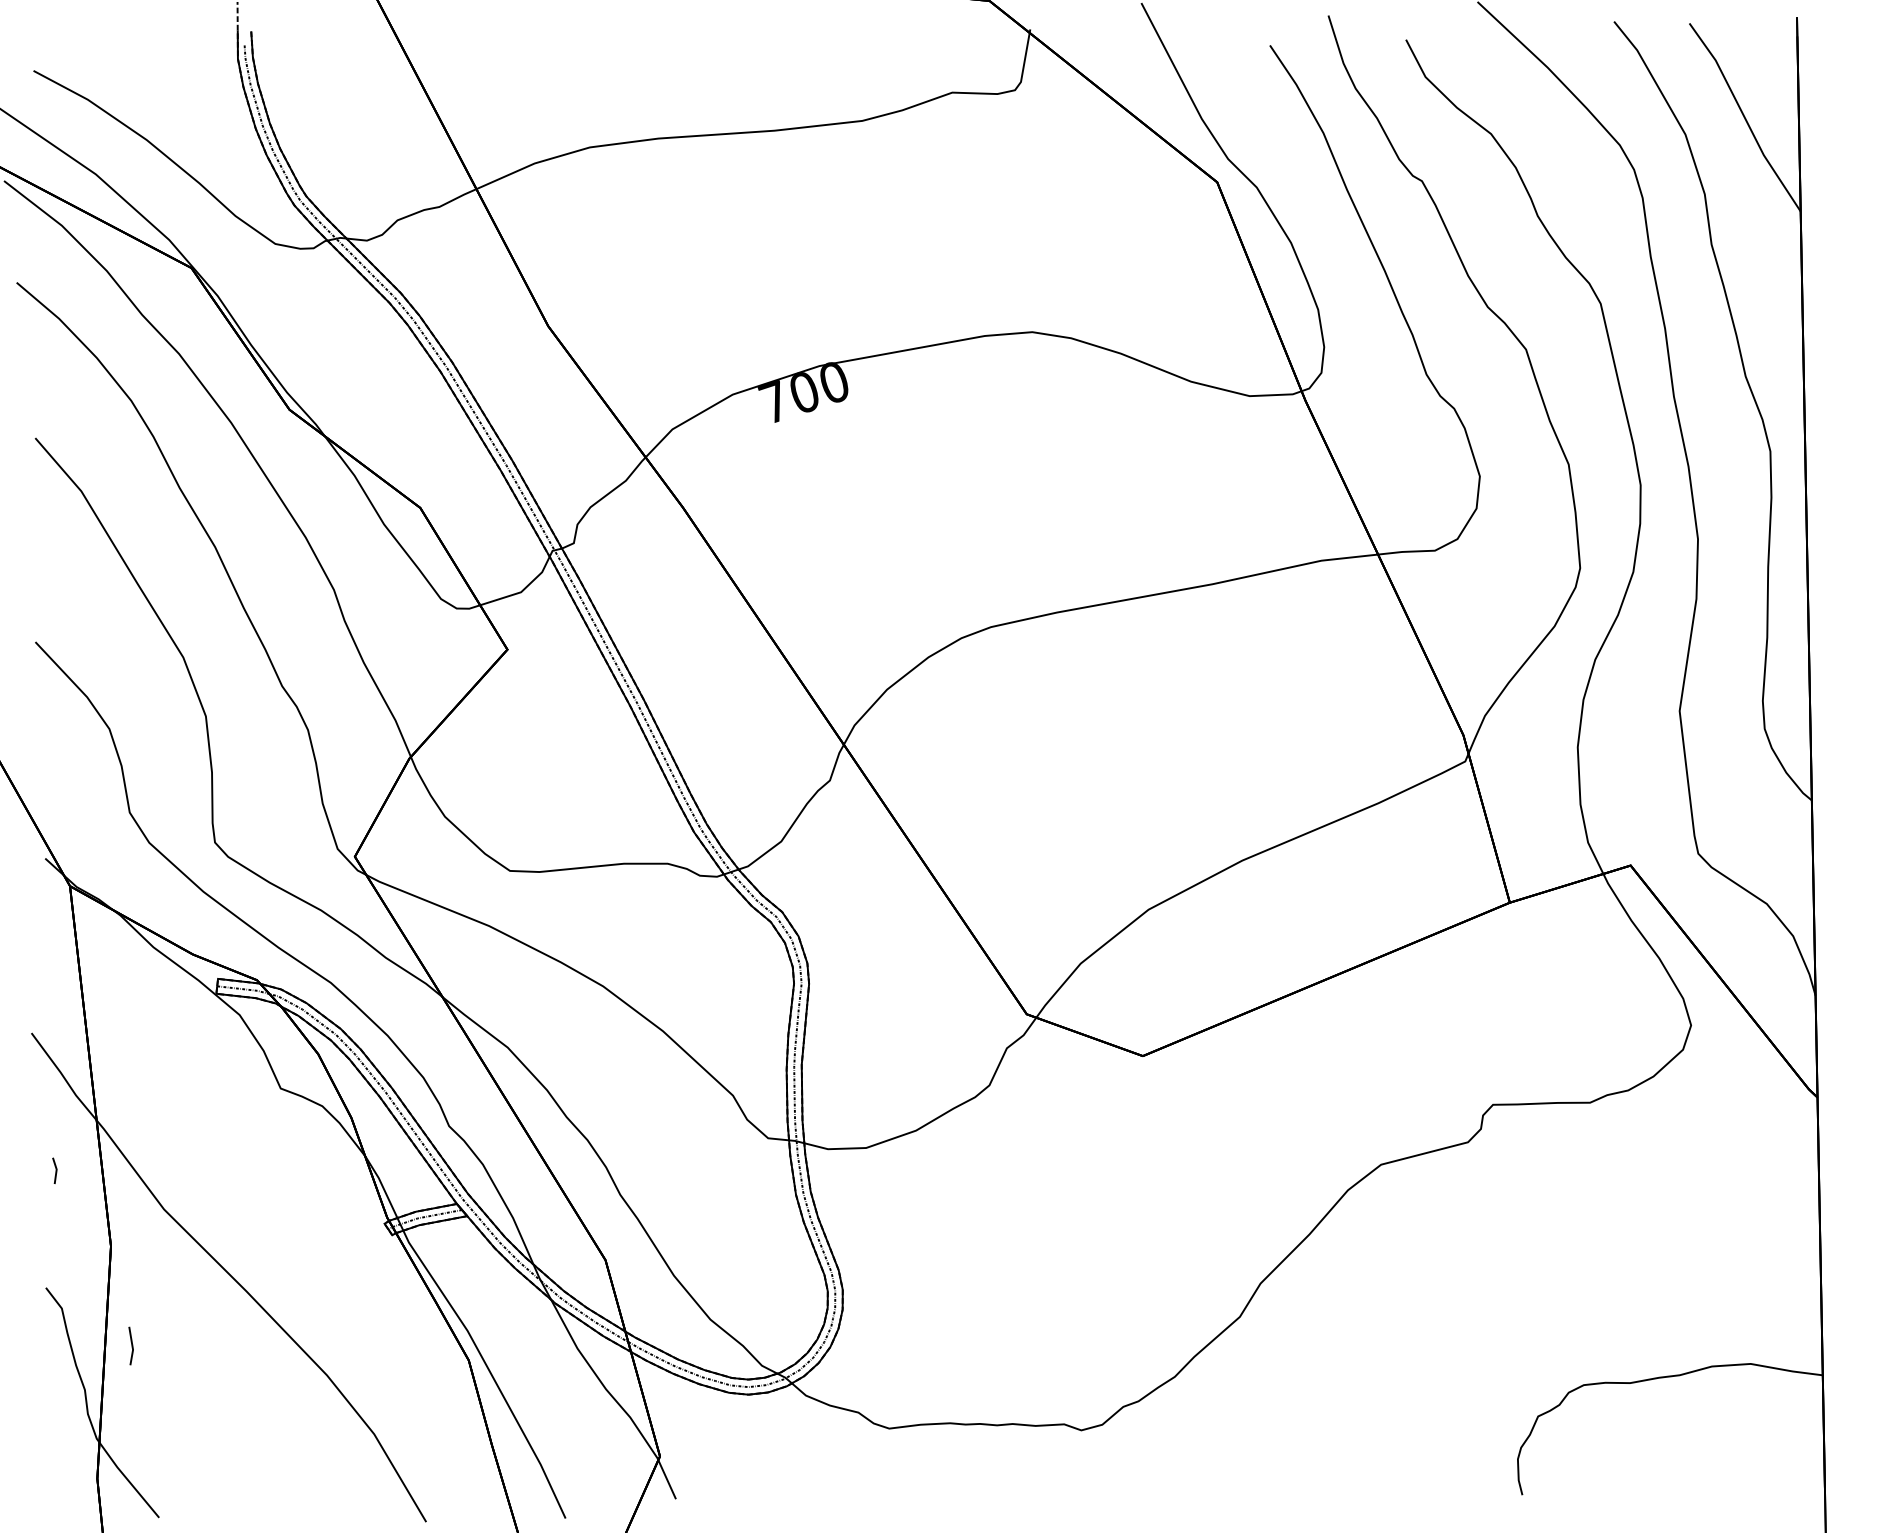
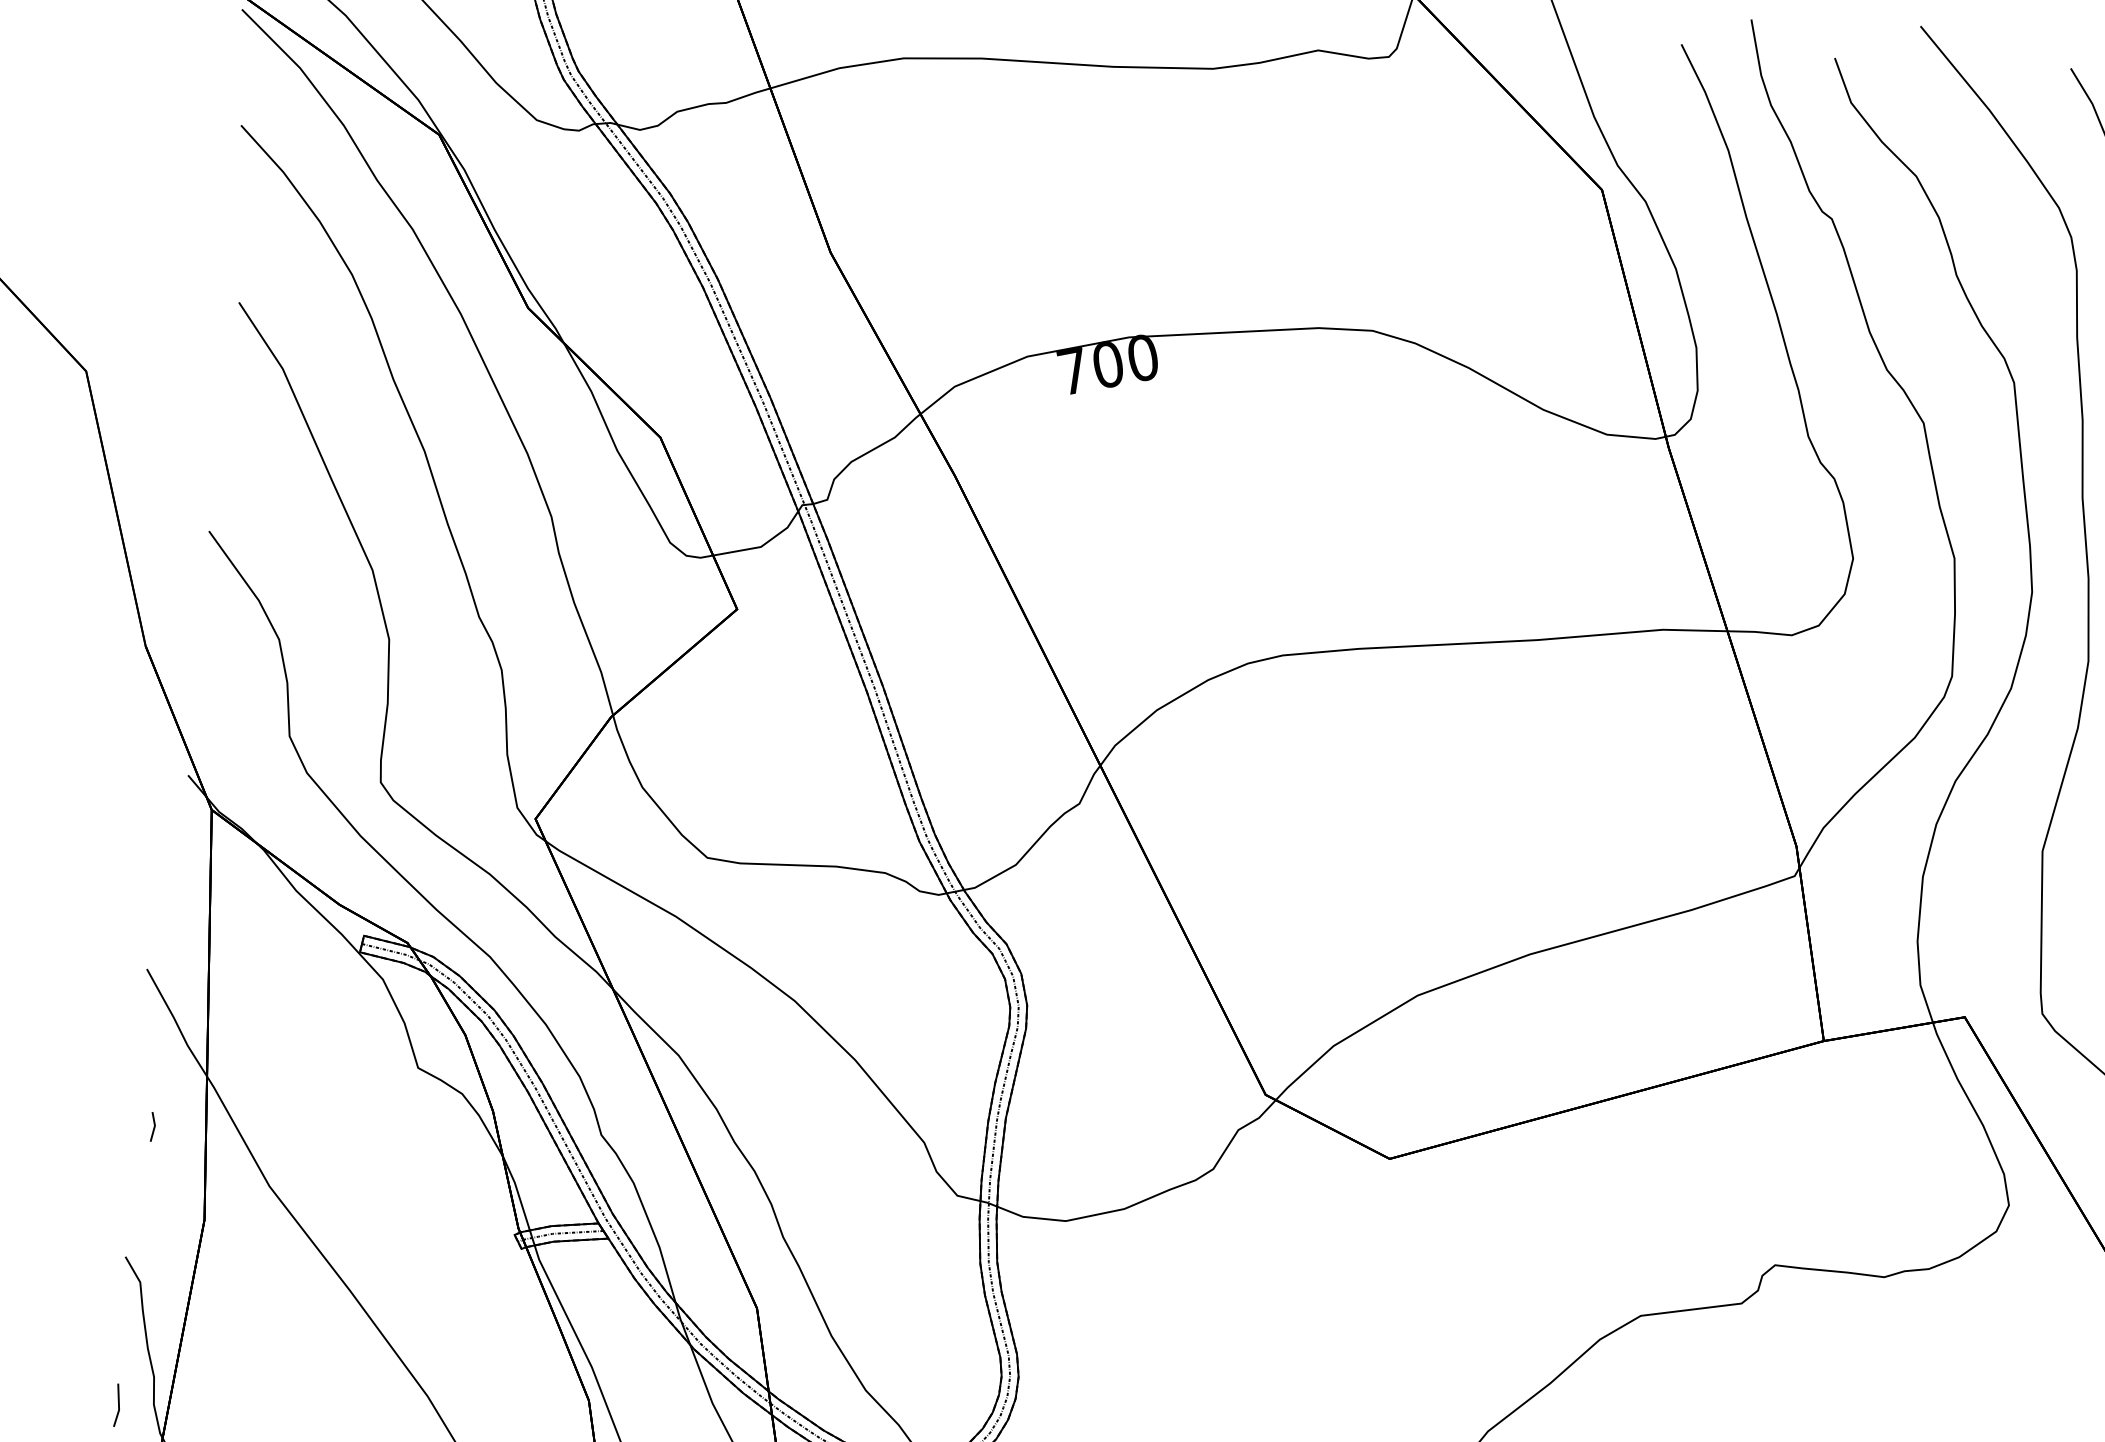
line: (131, 1345) -> (118, 1404), moved

